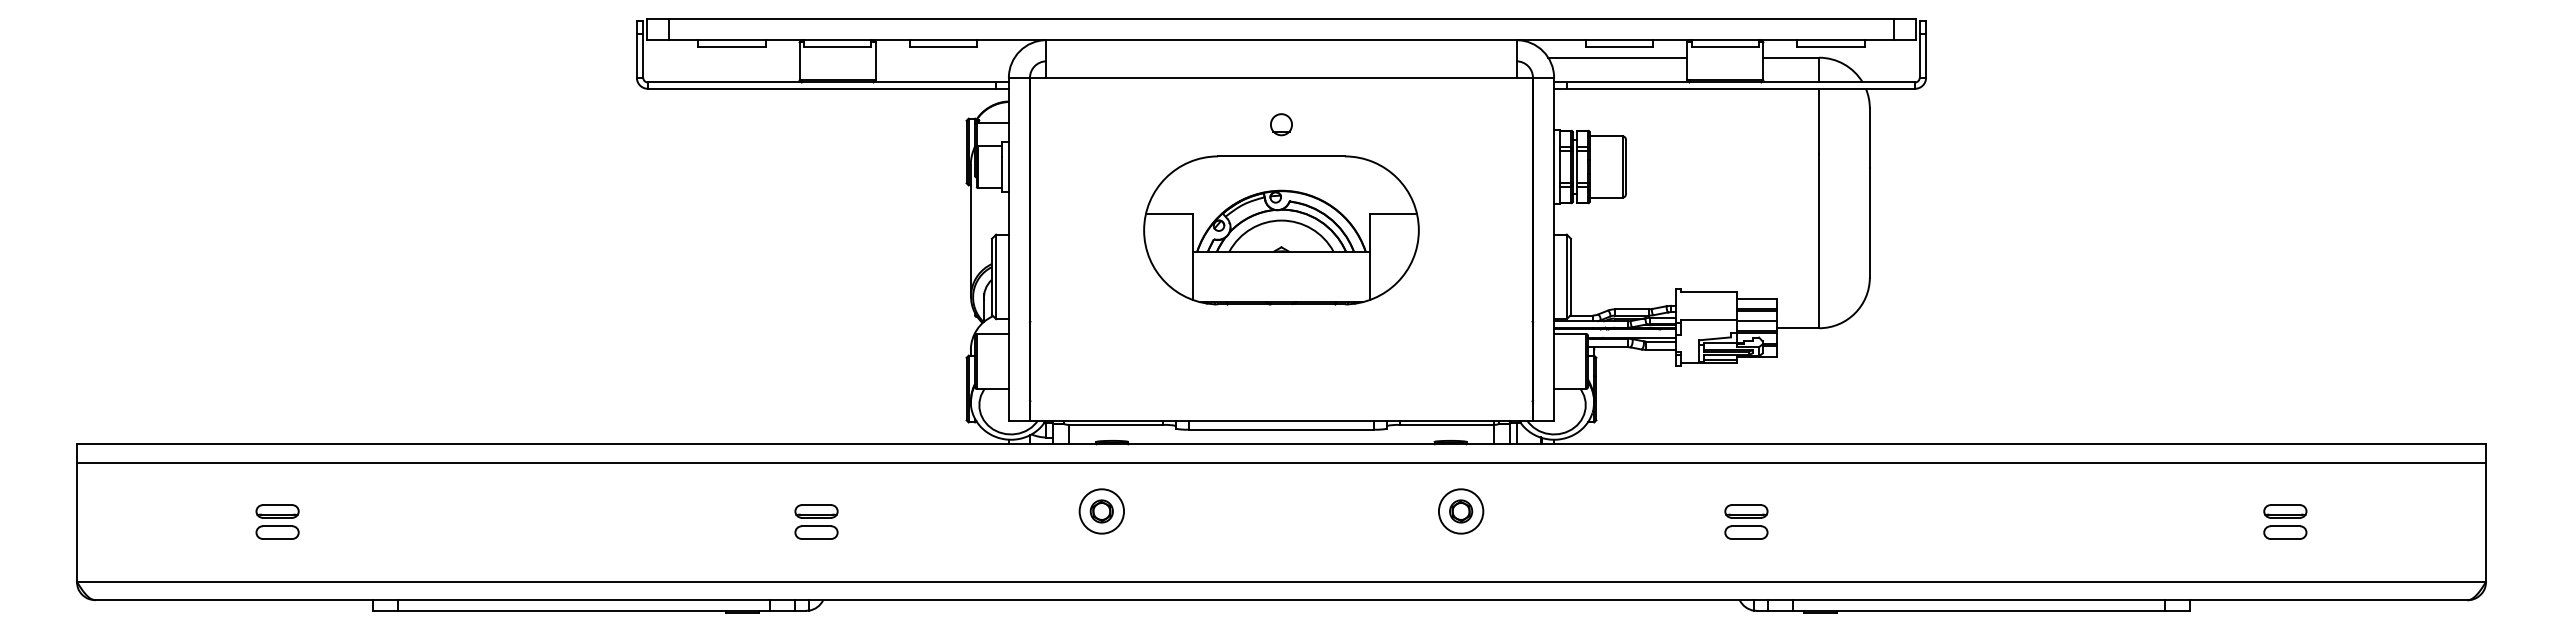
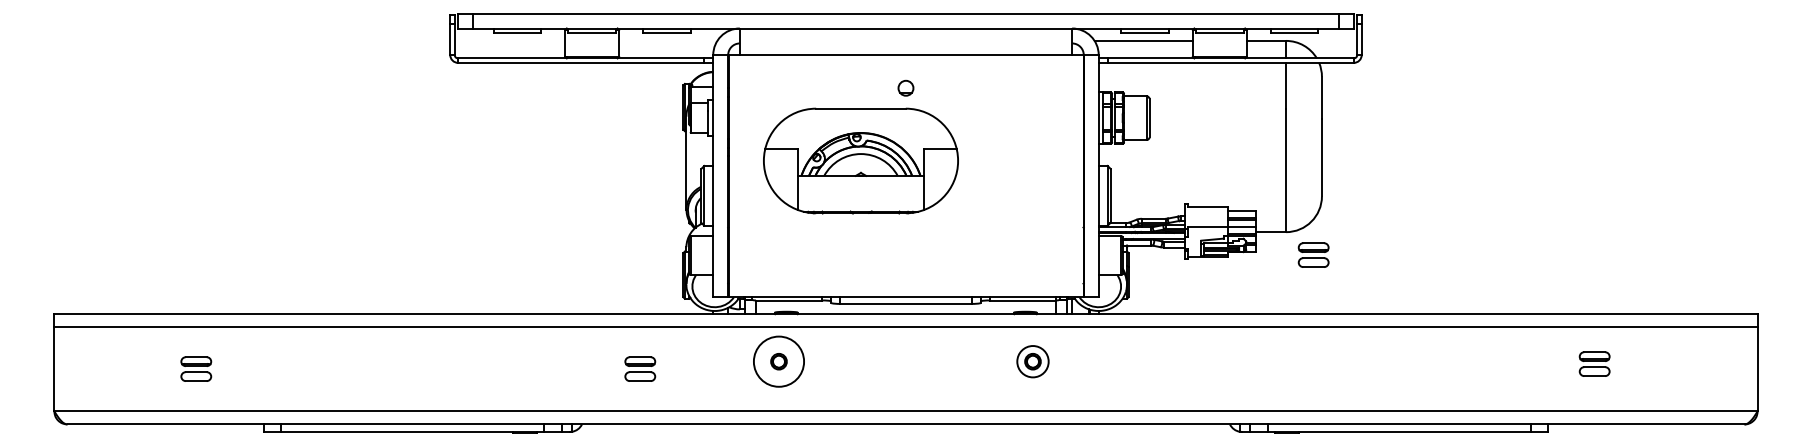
part: (1280, 229) -> (860, 160), moved
circle: (1101, 511) -> (778, 361), size x1.6
part: (816, 521) -> (640, 368), moved
part: (1746, 521) -> (1313, 254), moved
part: (2285, 521) -> (1594, 363), moved

